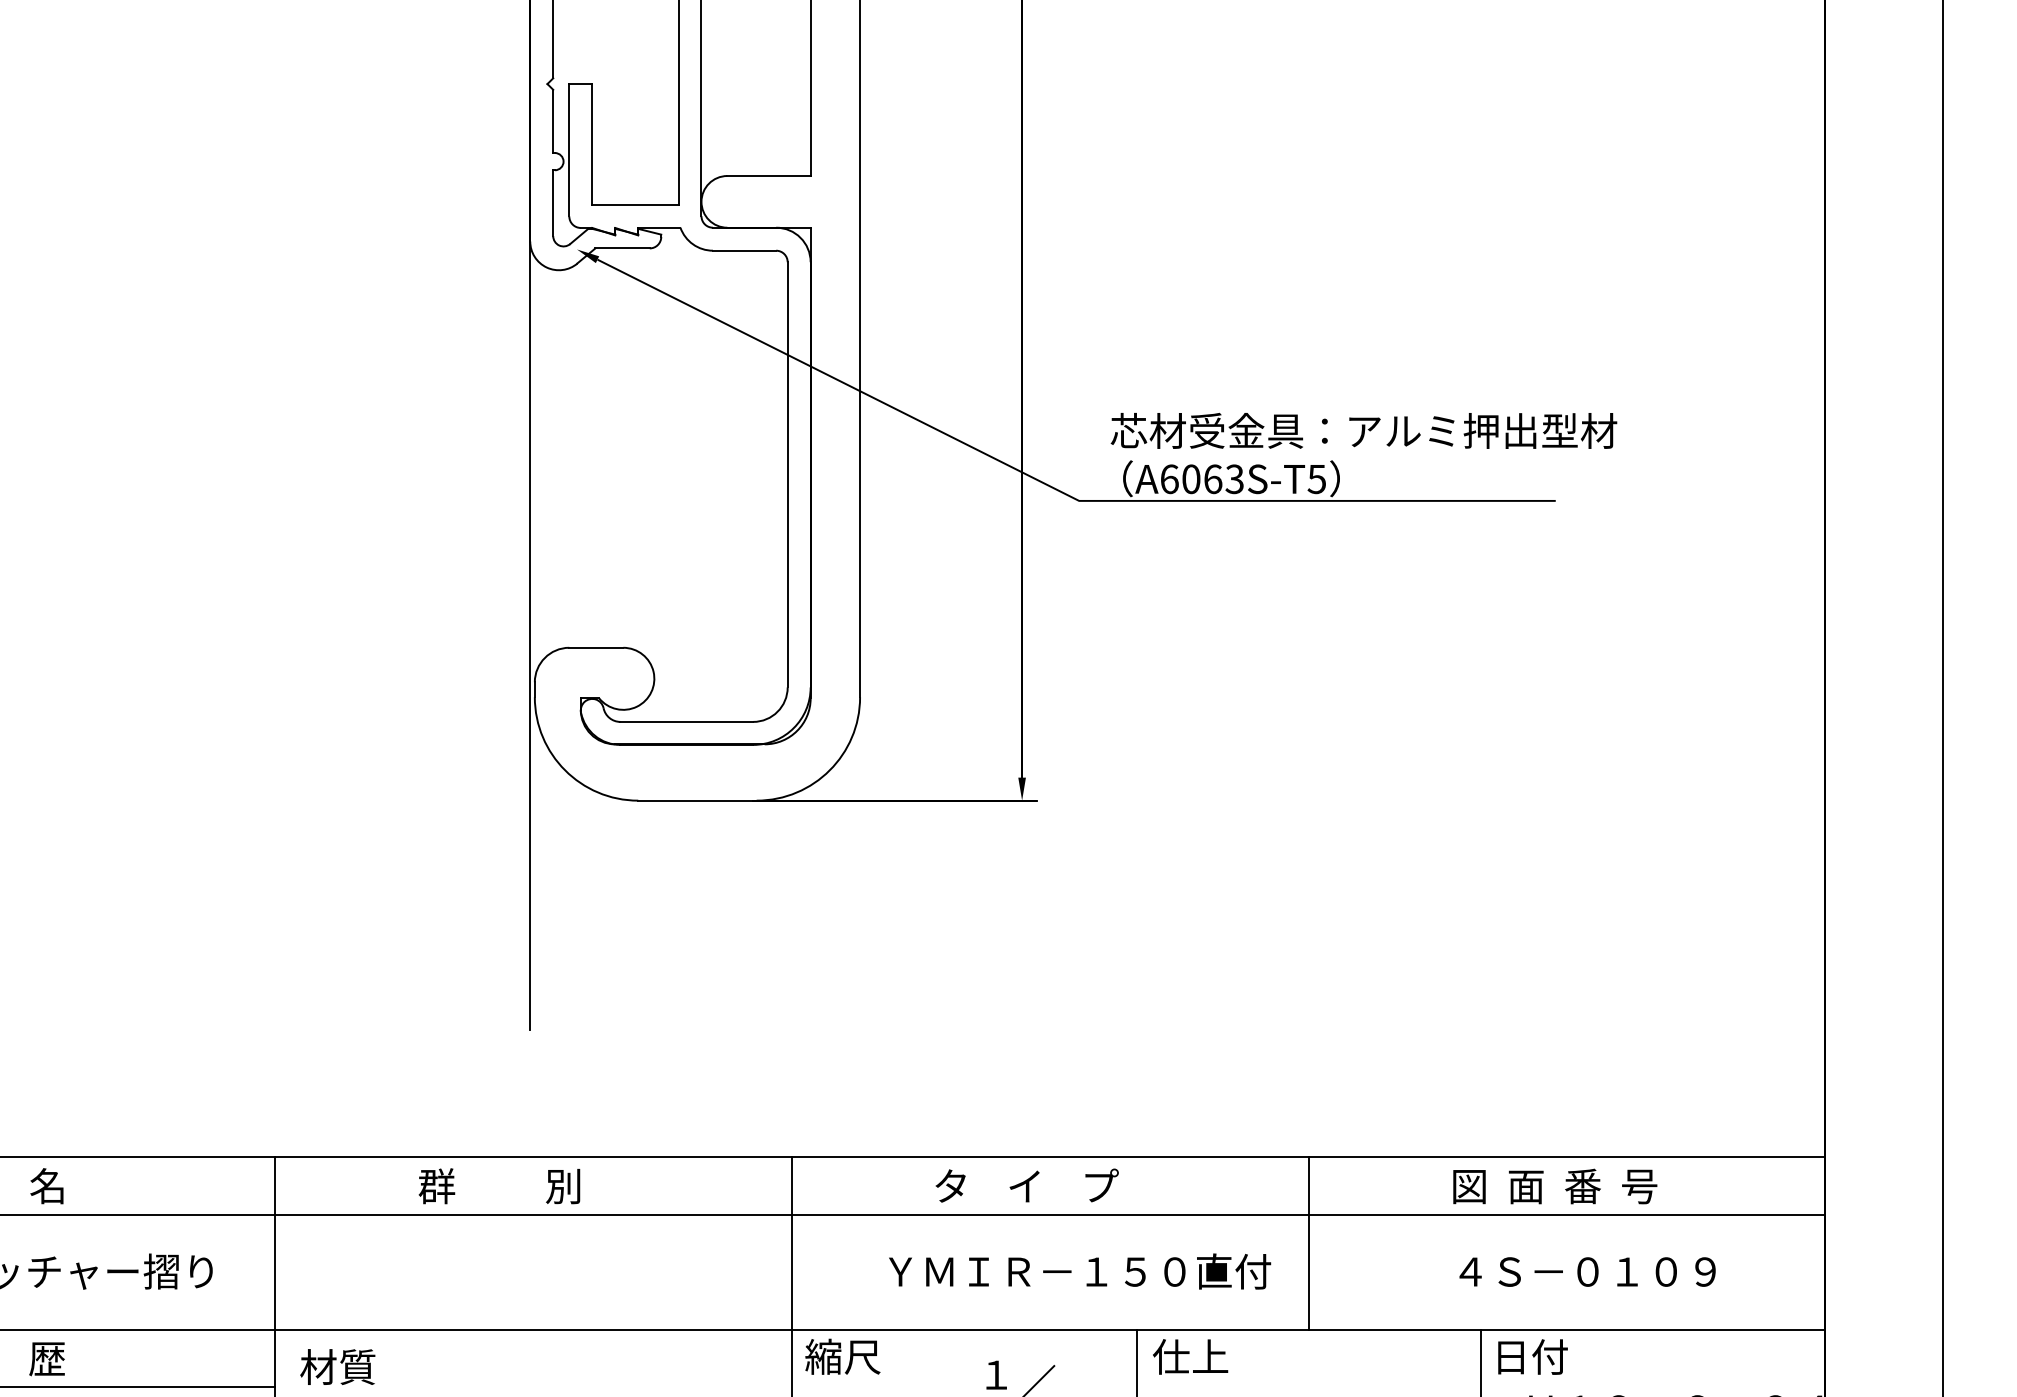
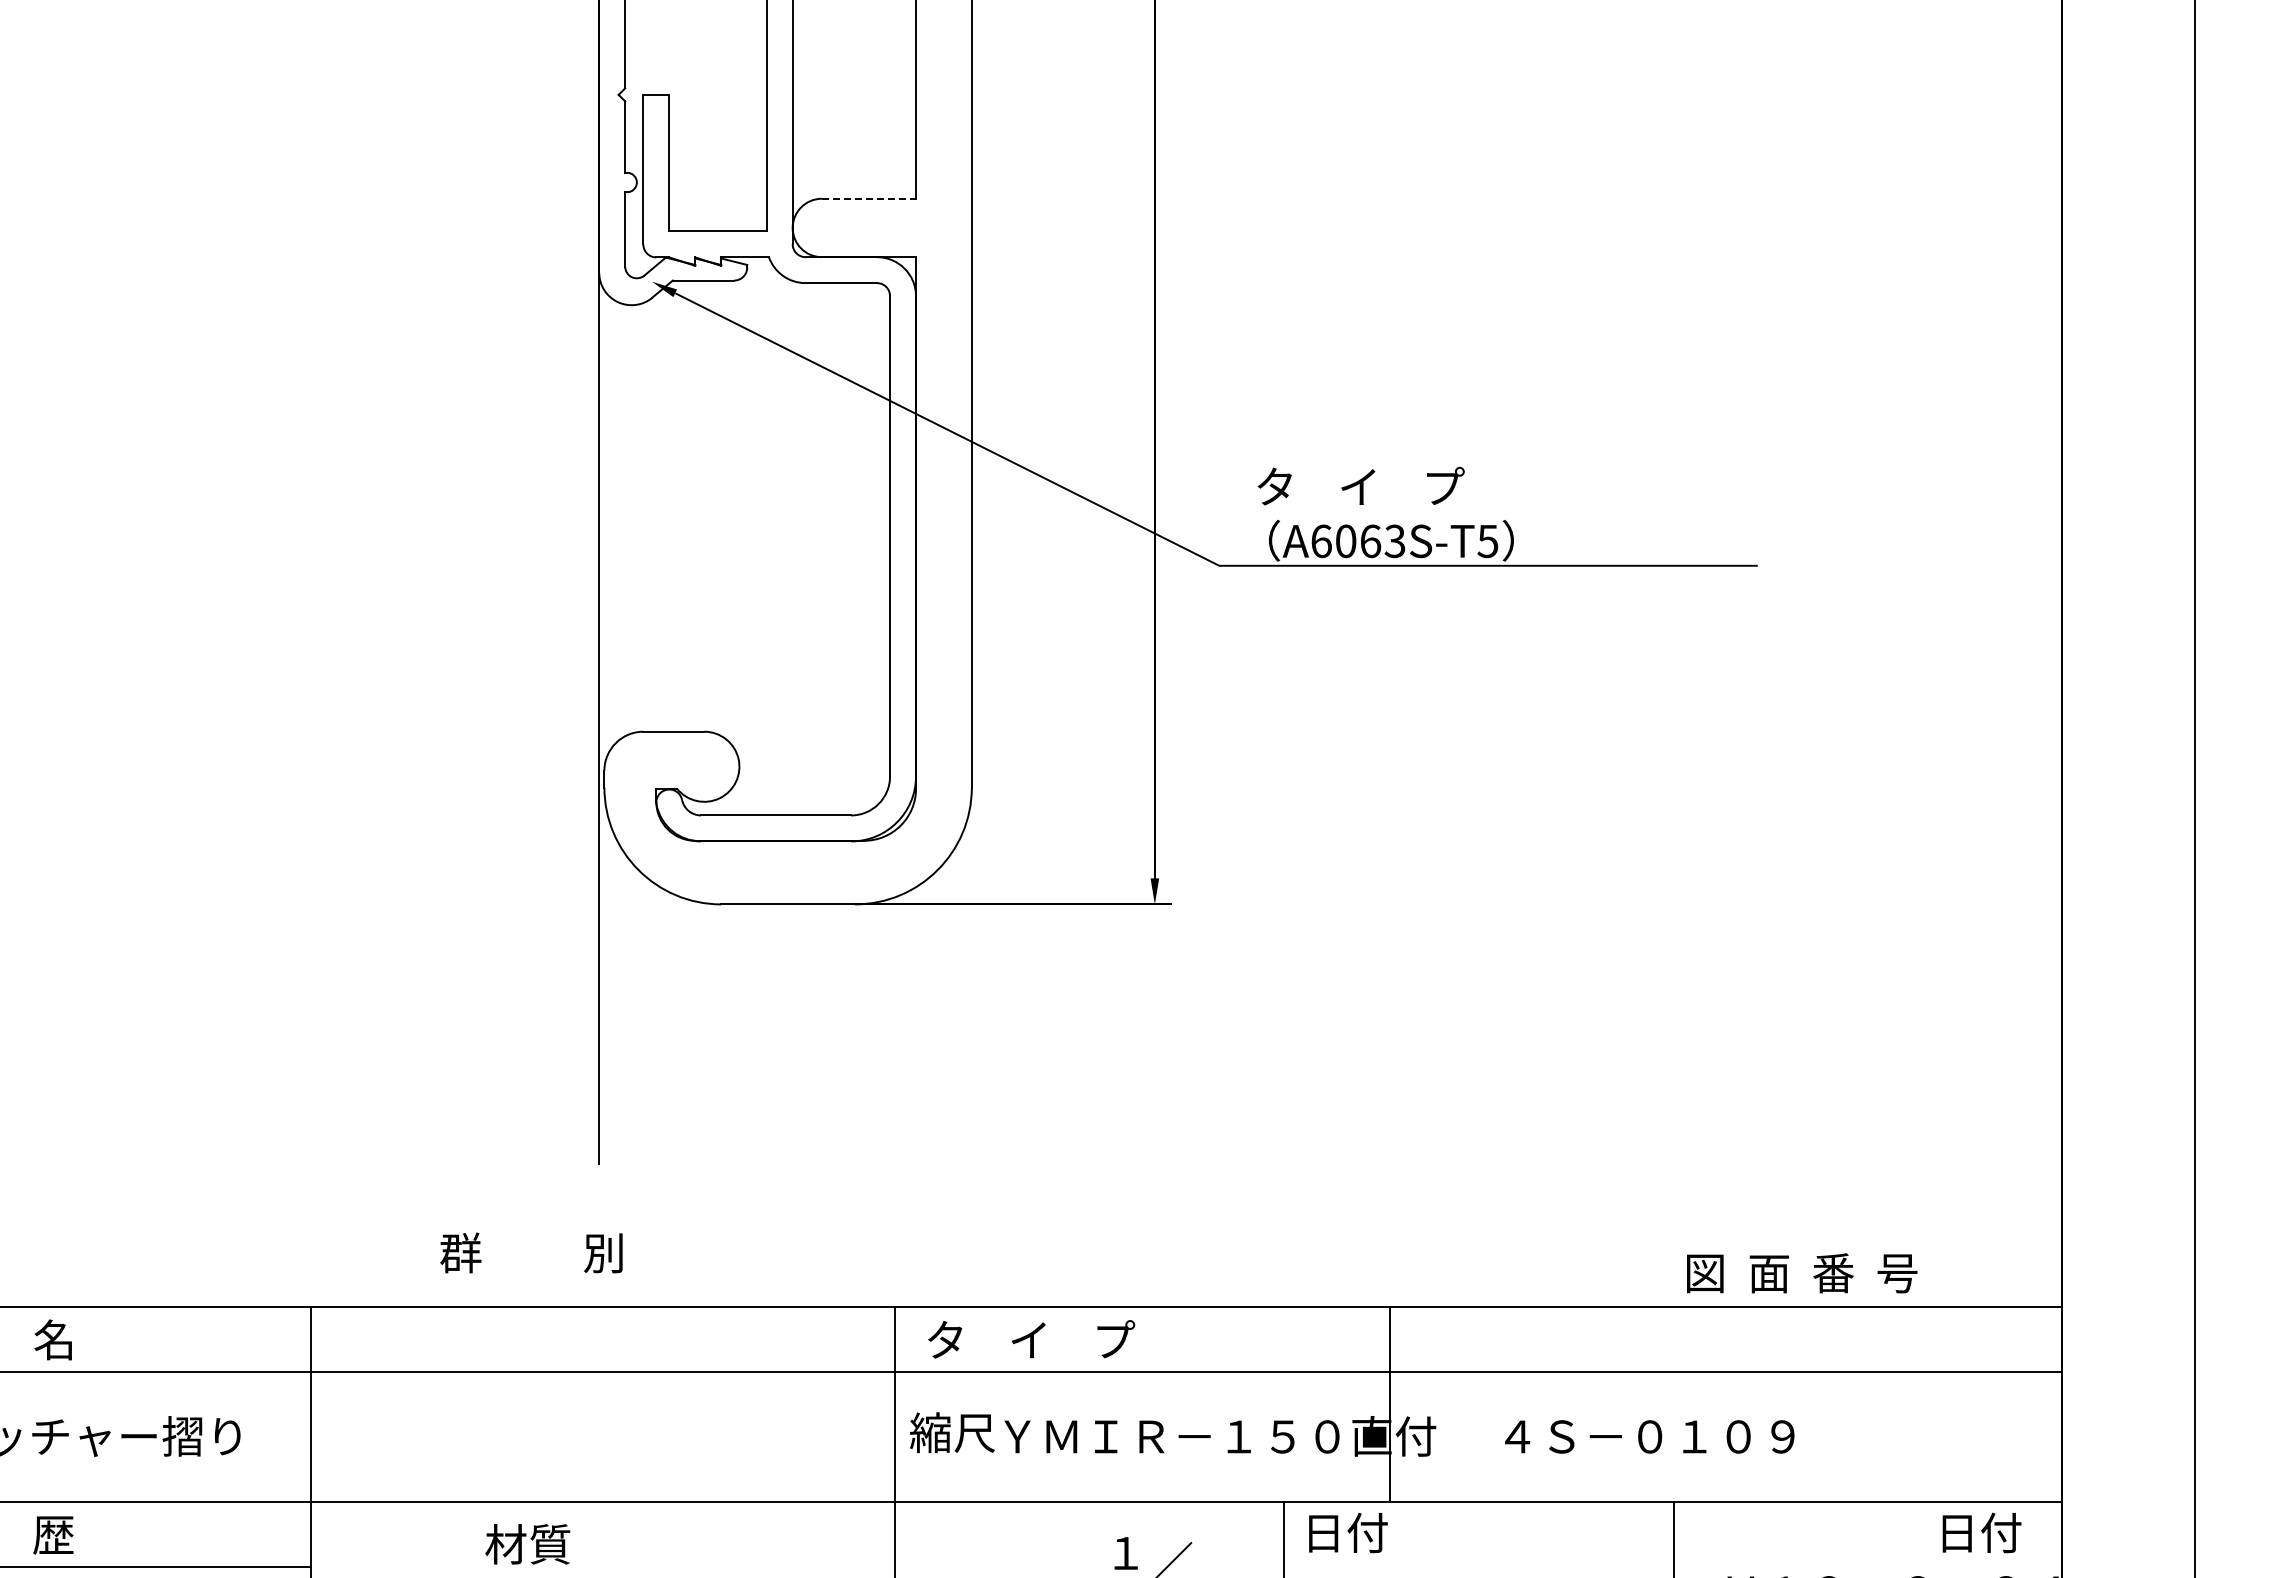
line: (769, 175) -> (869, 198), solid -> dashed
text: (1364, 430) -> (1541, 486), 芯材受金具：アルミ押出型材 -> タ    イ    プ
text: (499, 1185) -> (531, 1252), moved
text: (1027, 1185) -> (1031, 1339), moved
text: (1555, 1186) -> (1802, 1273), moved
line: (1309, 1243) -> (1390, 1404), moved
text: (1587, 1271) -> (1649, 1436), moved
text: (842, 1356) -> (952, 1432), moved
text: (1189, 1356) -> (1344, 1532), 仕上 -> 日付
text: (1532, 1356) -> (1981, 1532), moved
text: (337, 1367) -> (527, 1544), moved

